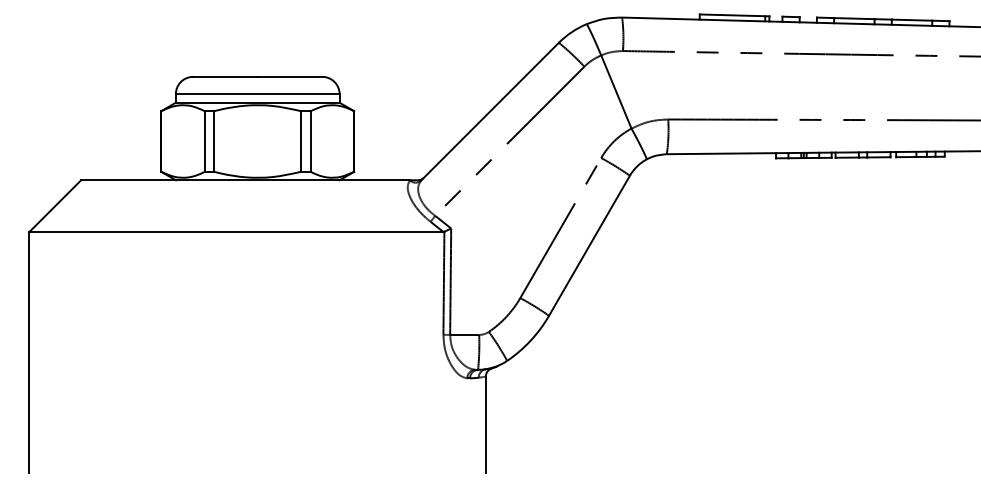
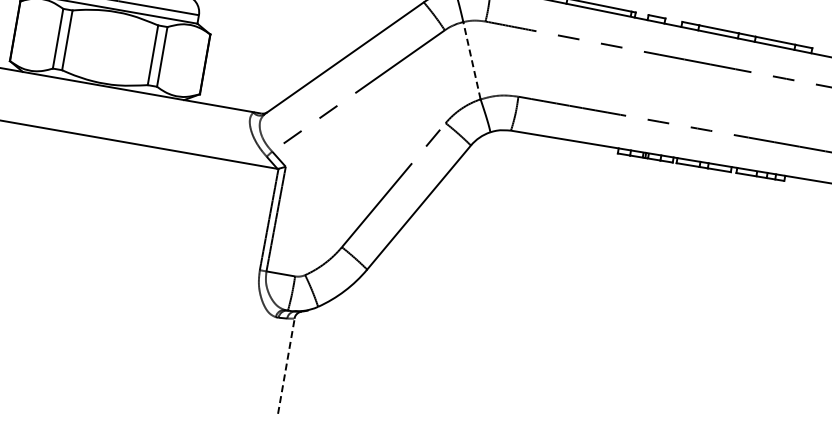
line: (616, 92) -> (472, 61), solid -> dashed
line: (486, 424) -> (286, 365), solid -> dashed

